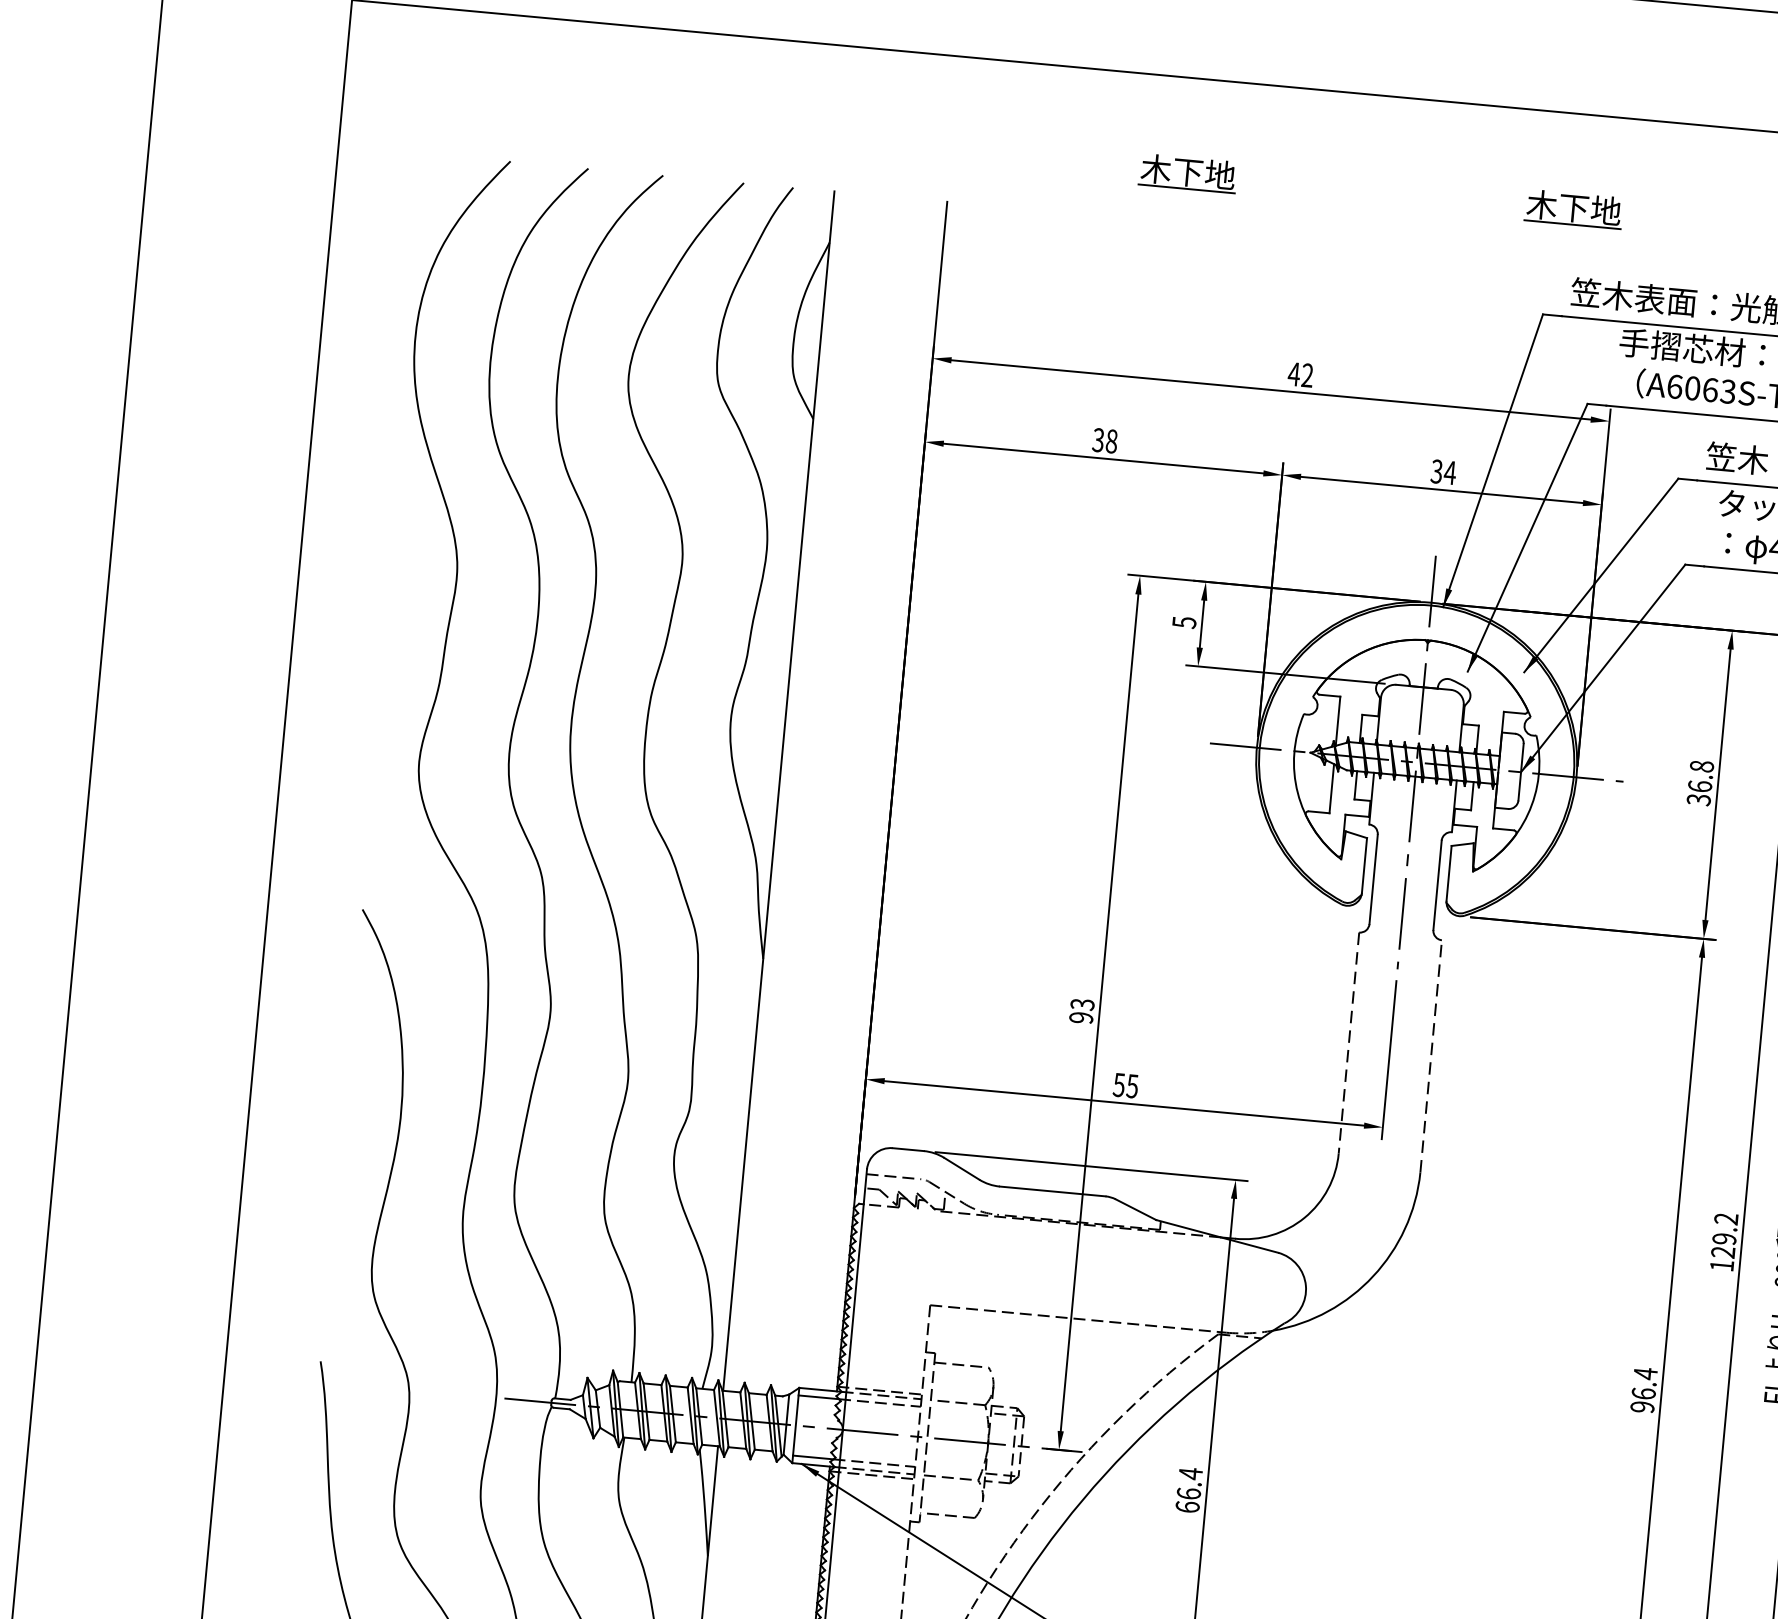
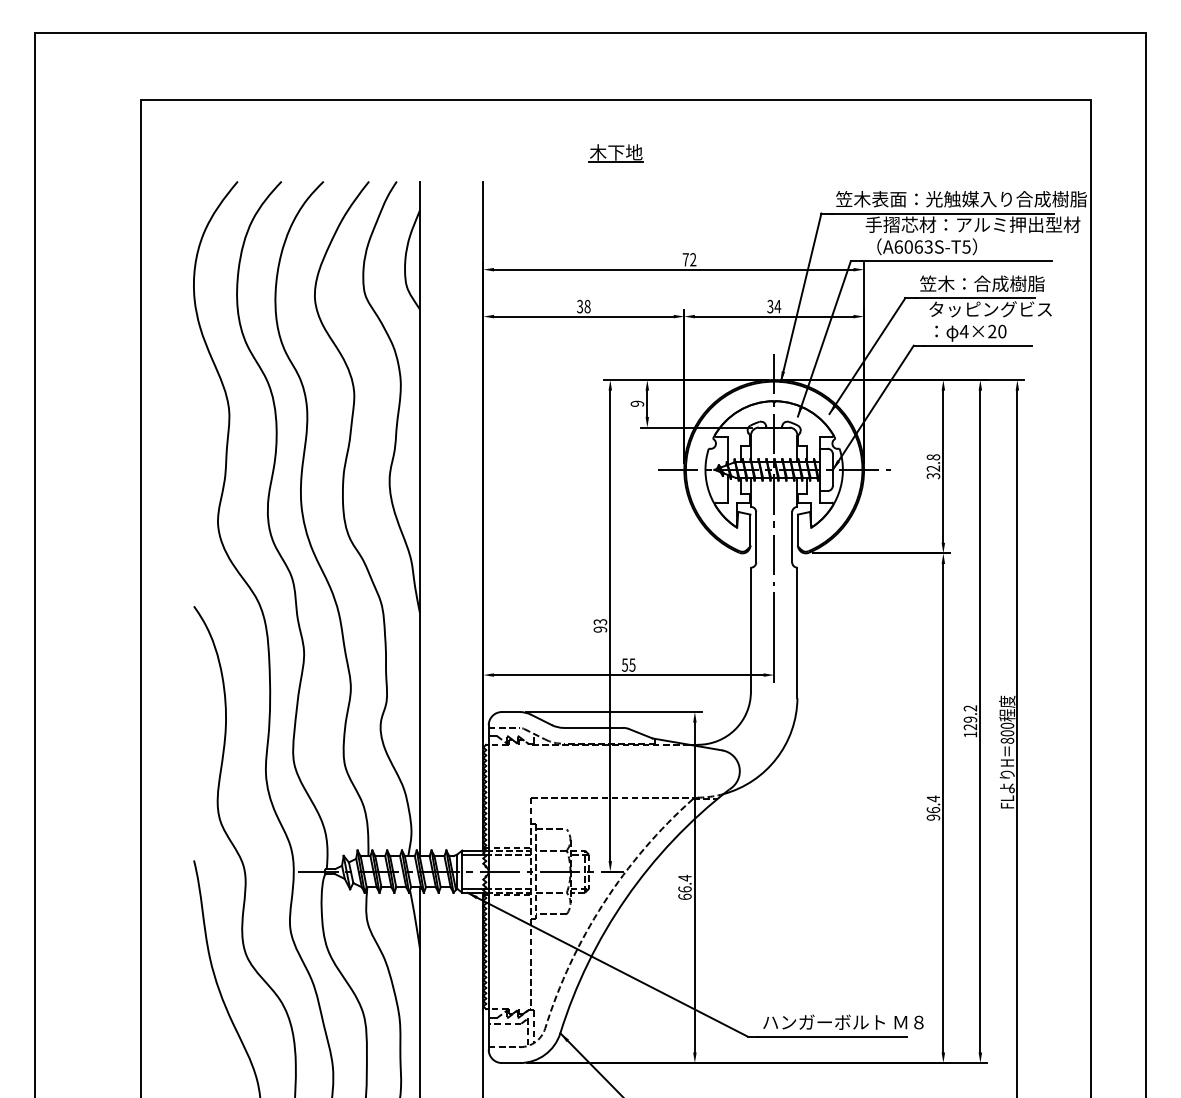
part: (1572, 209) -> (832, 153), removed
text: (1293, 373) -> (685, 259), 42 -> 72
text: (1184, 621) -> (637, 403), 5 -> 9
text: (1700, 786) -> (933, 468), 36.8 -> 32.8
line: (1348, 1044) -> (750, 630), dashed -> solid
line: (1431, 1055) -> (797, 632), dashed -> solid

